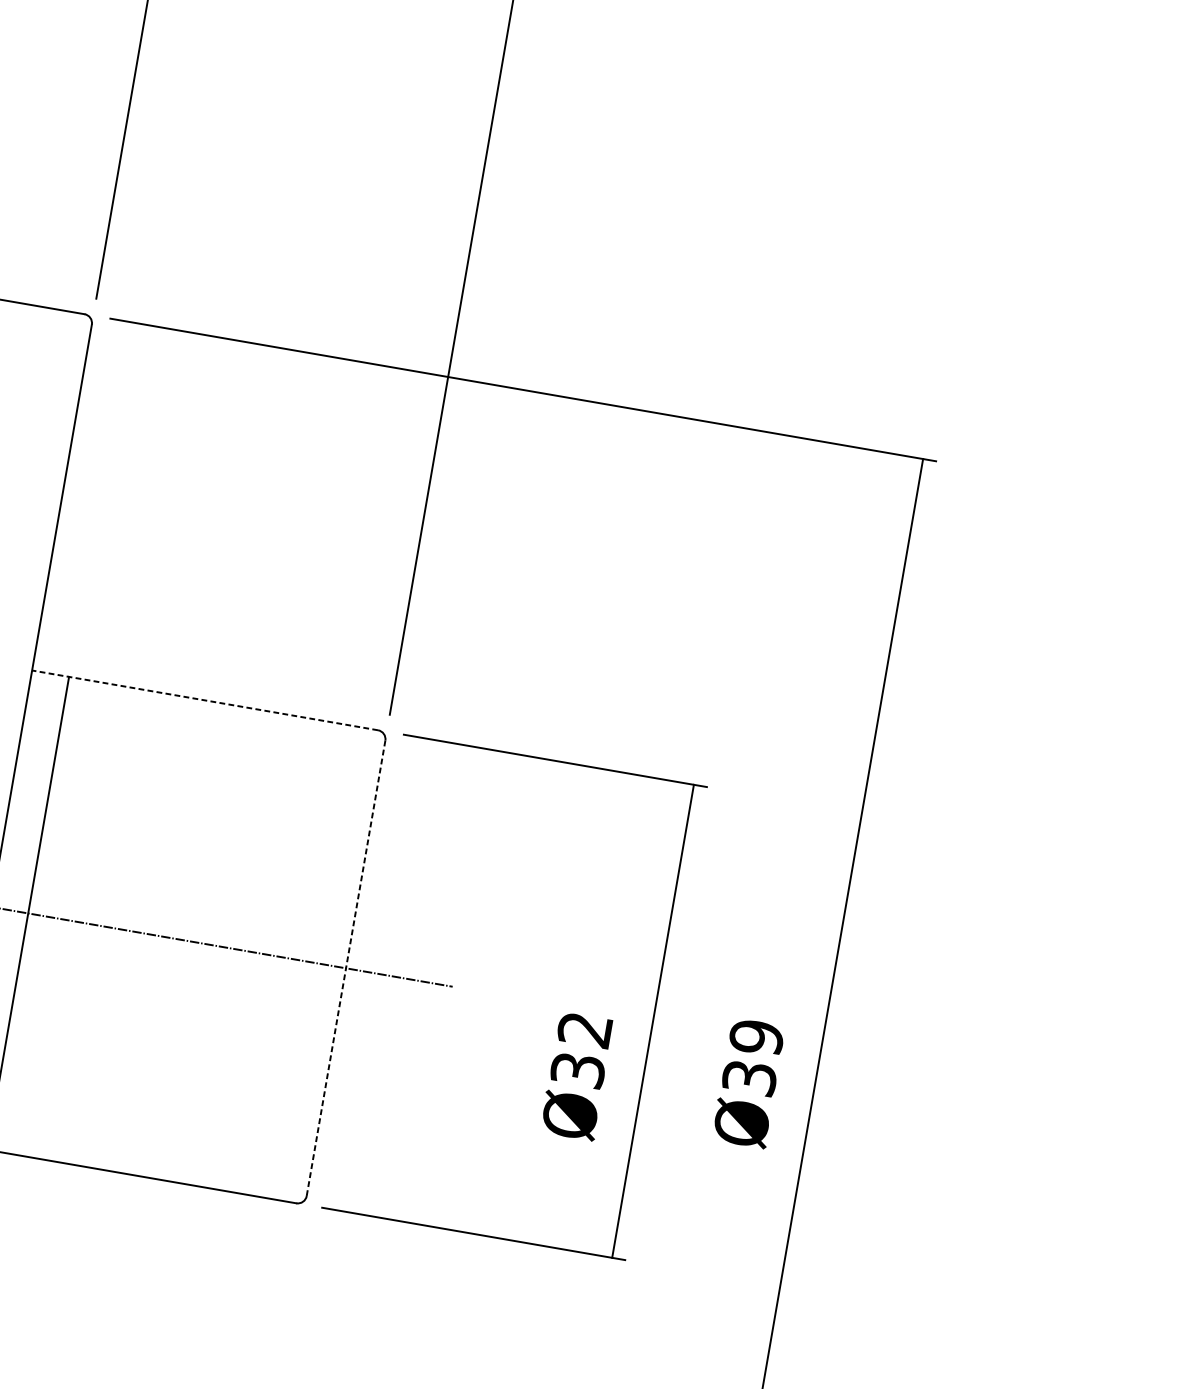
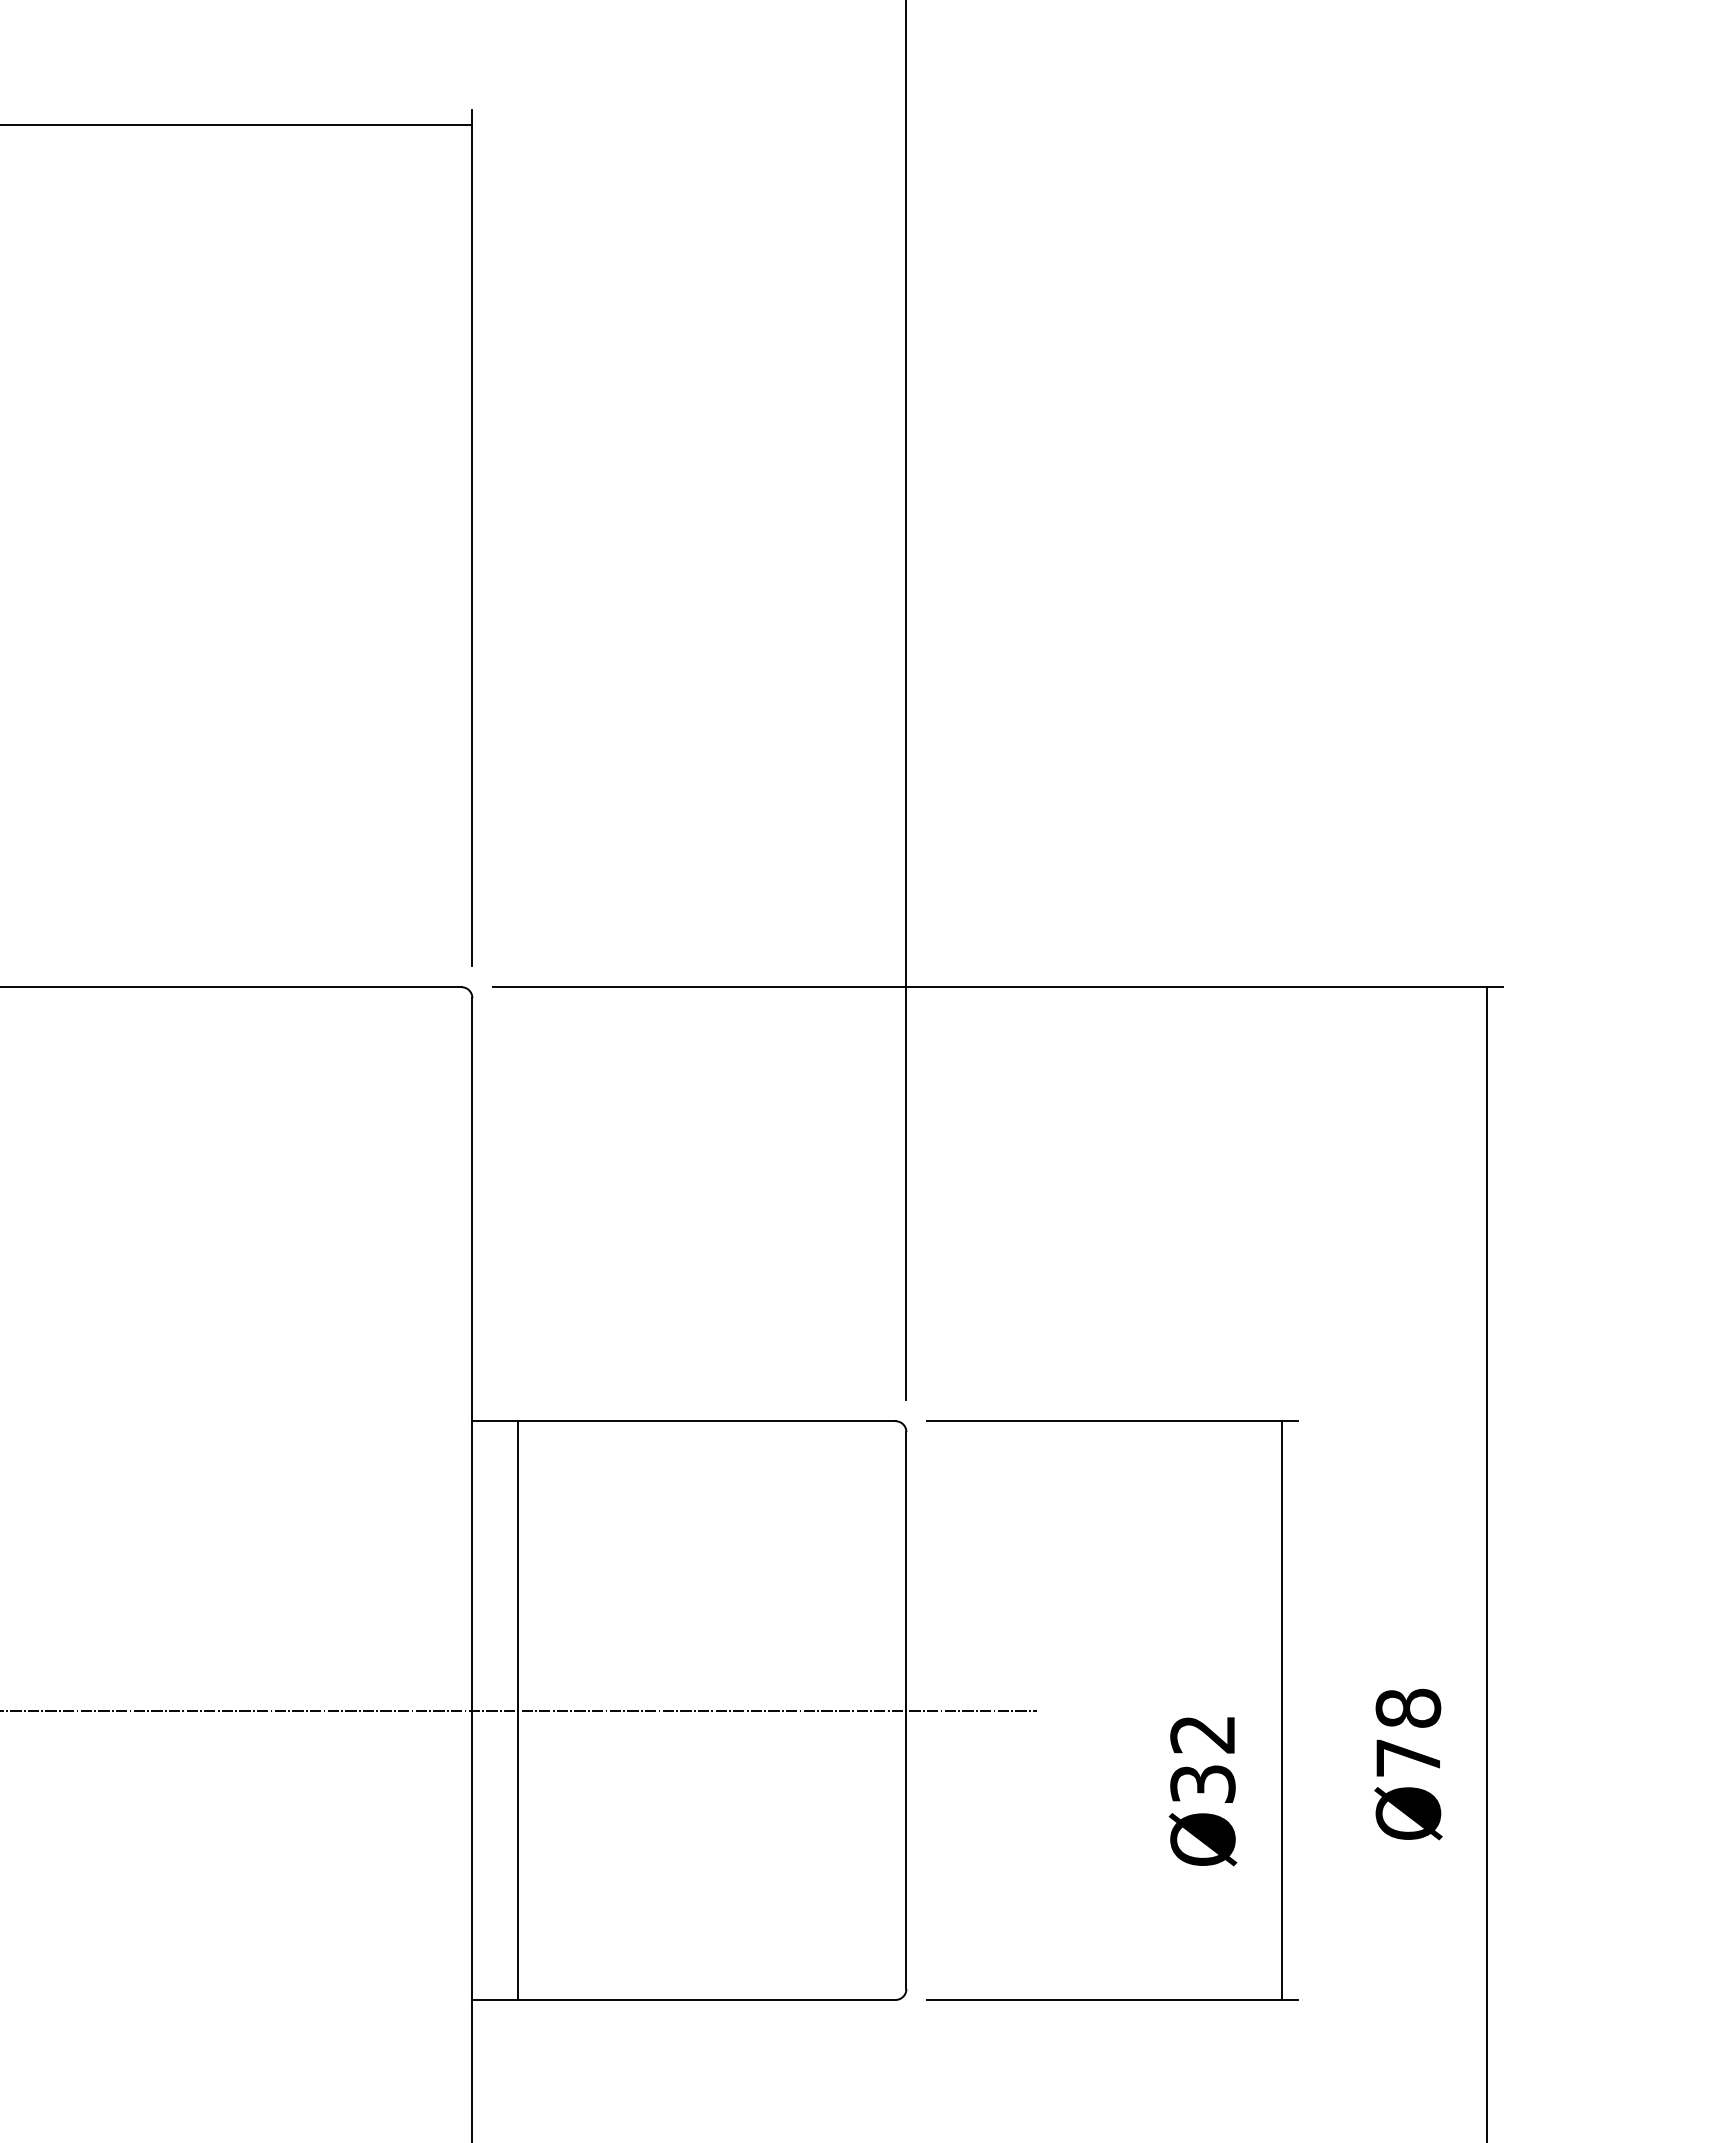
line: (204, 700) -> (683, 1421), dashed -> solid
line: (346, 968) -> (906, 1710), dashed -> solid
text: (753, 1057) -> (1408, 1732), Ø39 -> Ø78

